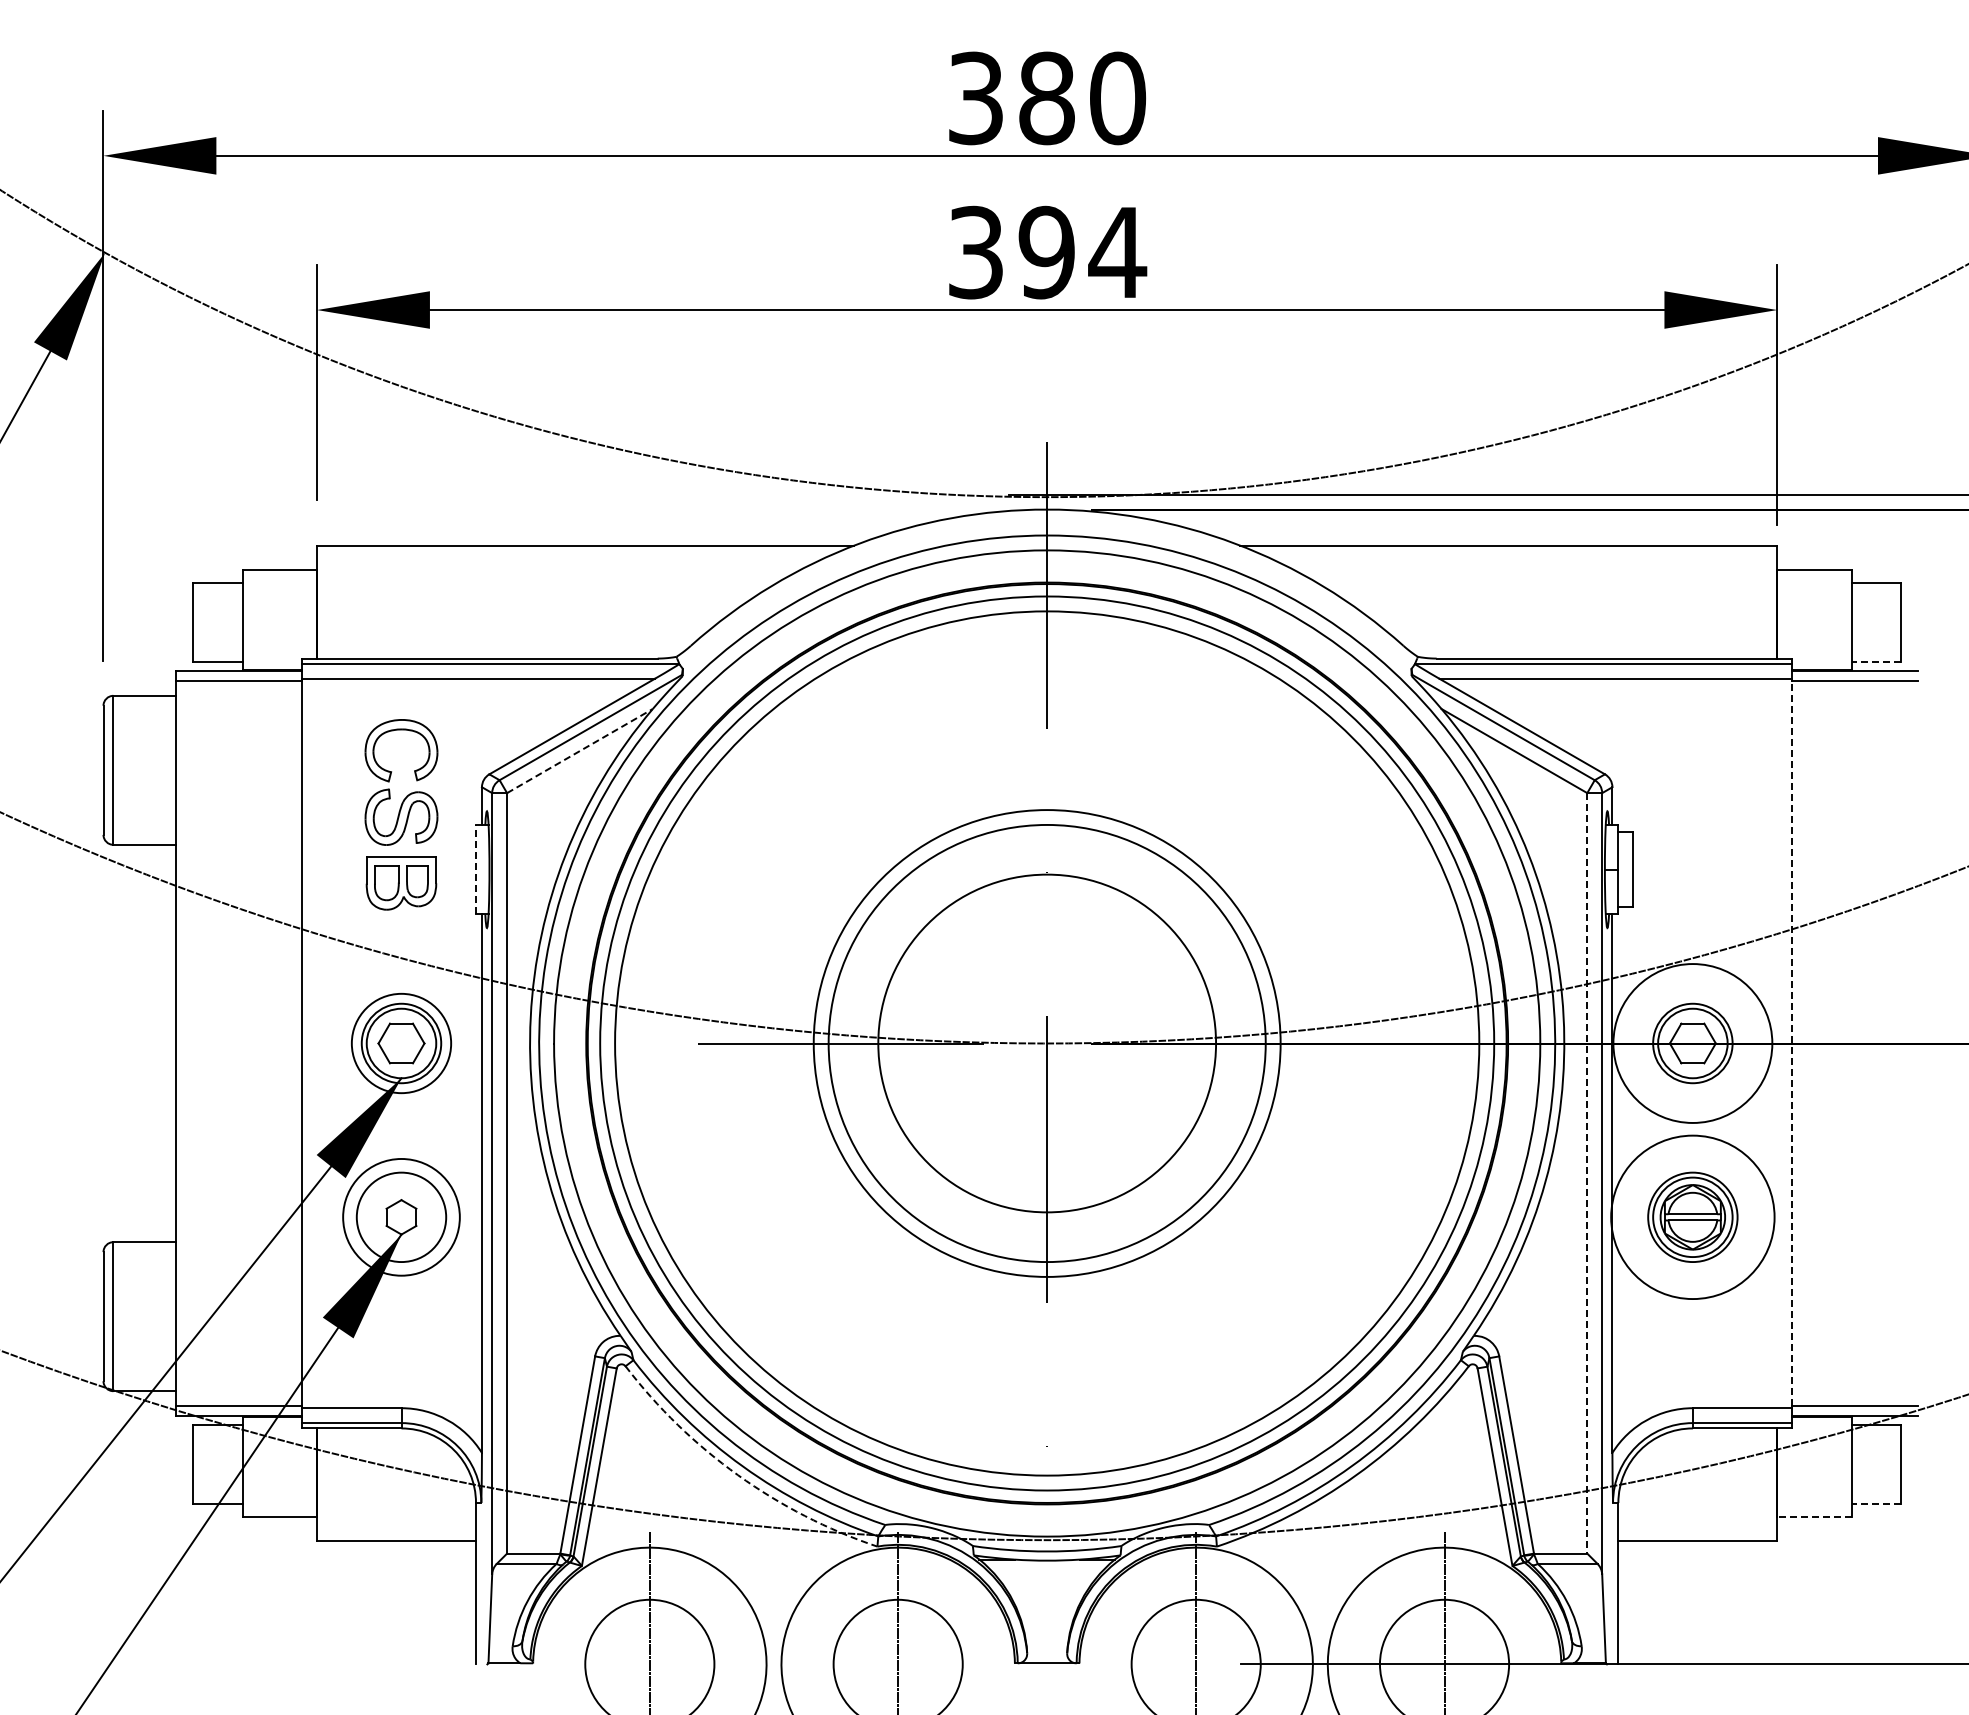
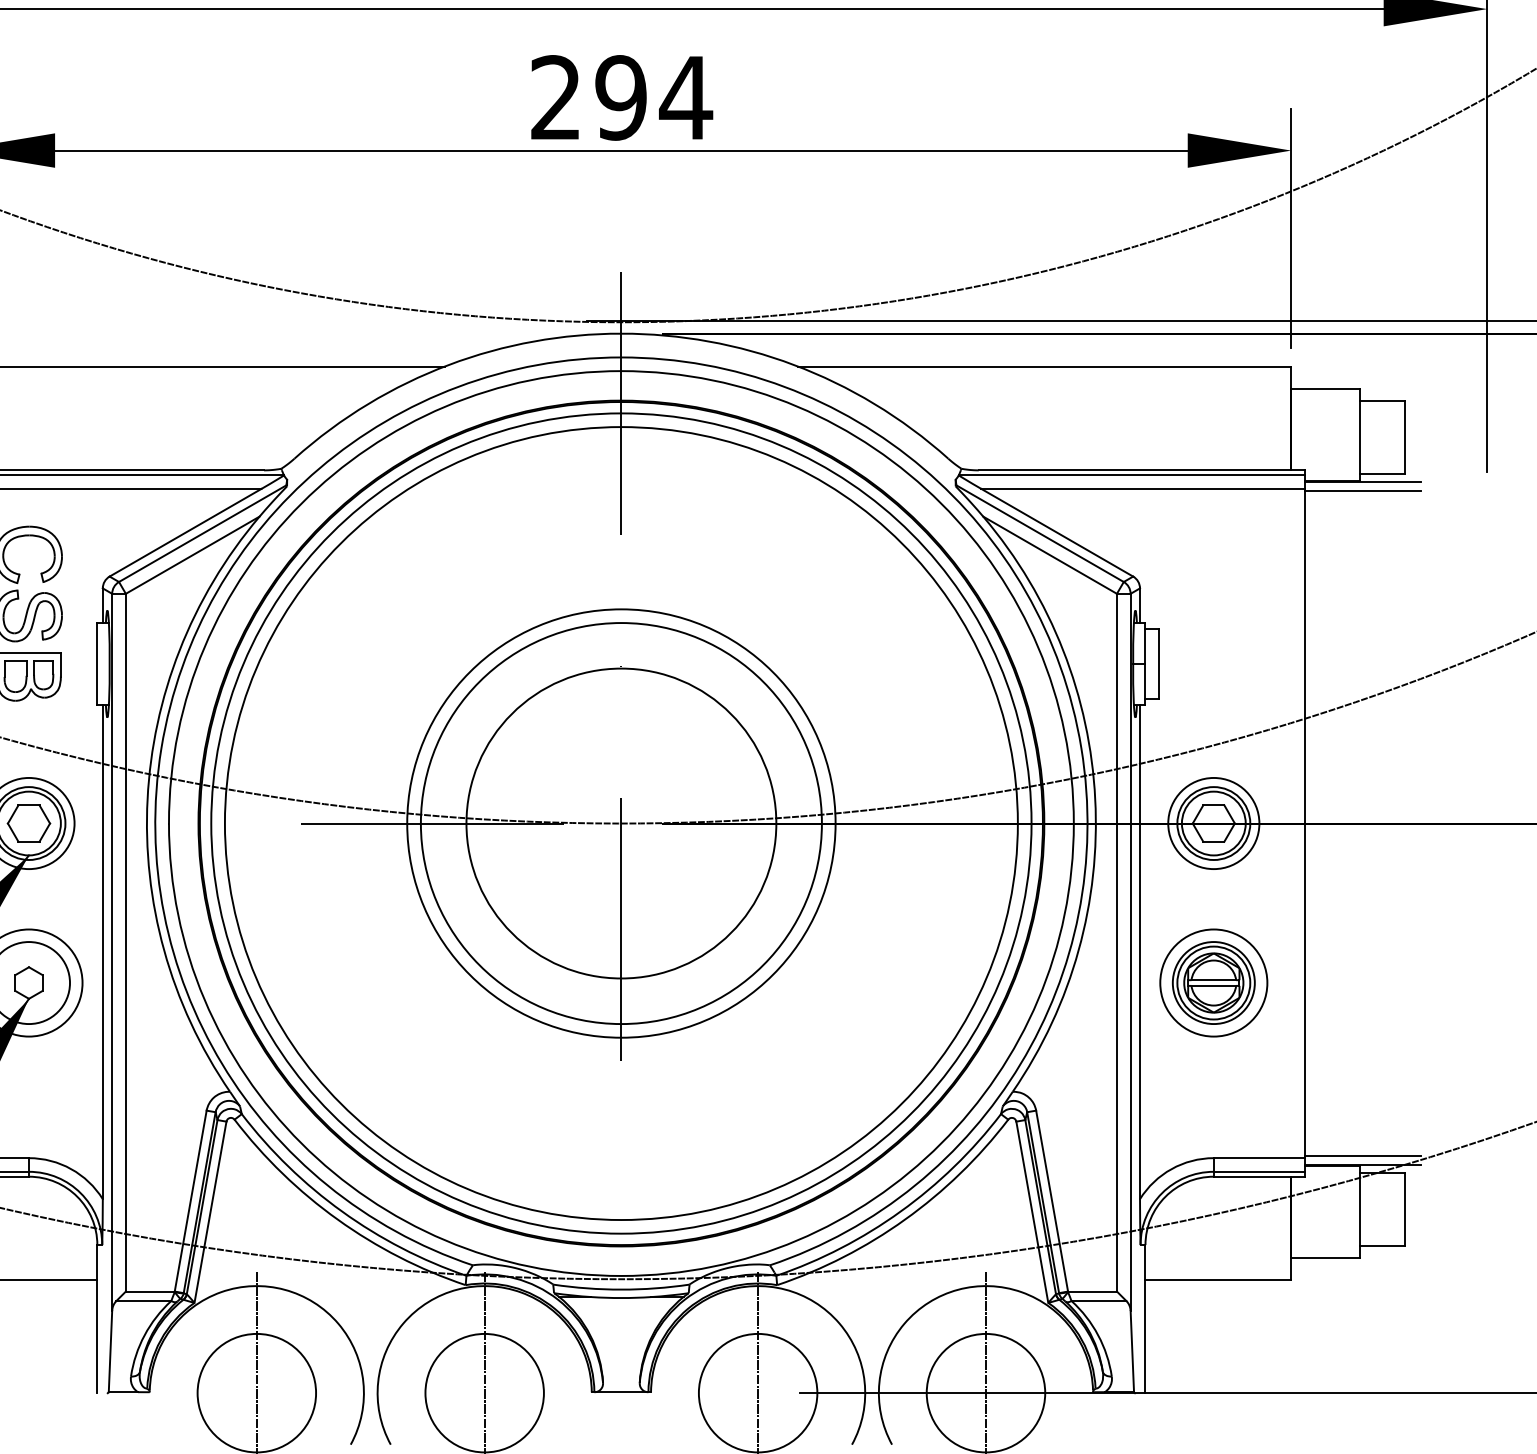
text: (975, 252) -> (555, 97), 394 -> 294
line: (1876, 662) -> (1382, 473), dashed -> solid
line: (580, 750) -> (193, 554), dashed -> solid
line: (476, 869) -> (97, 663), dashed -> solid
circle: (1692, 1043) -> (1213, 823), size x0.62
line: (1792, 1043) -> (1305, 823), dashed -> solid
line: (1587, 1173) -> (1117, 942), dashed -> solid
circle: (1692, 1216) -> (1213, 982), size x0.71
arc: (738, 1475) -> (338, 1219), dashed -> solid
line: (1876, 1504) -> (1382, 1246), dashed -> solid
line: (1814, 1516) -> (1325, 1257), dashed -> solid

